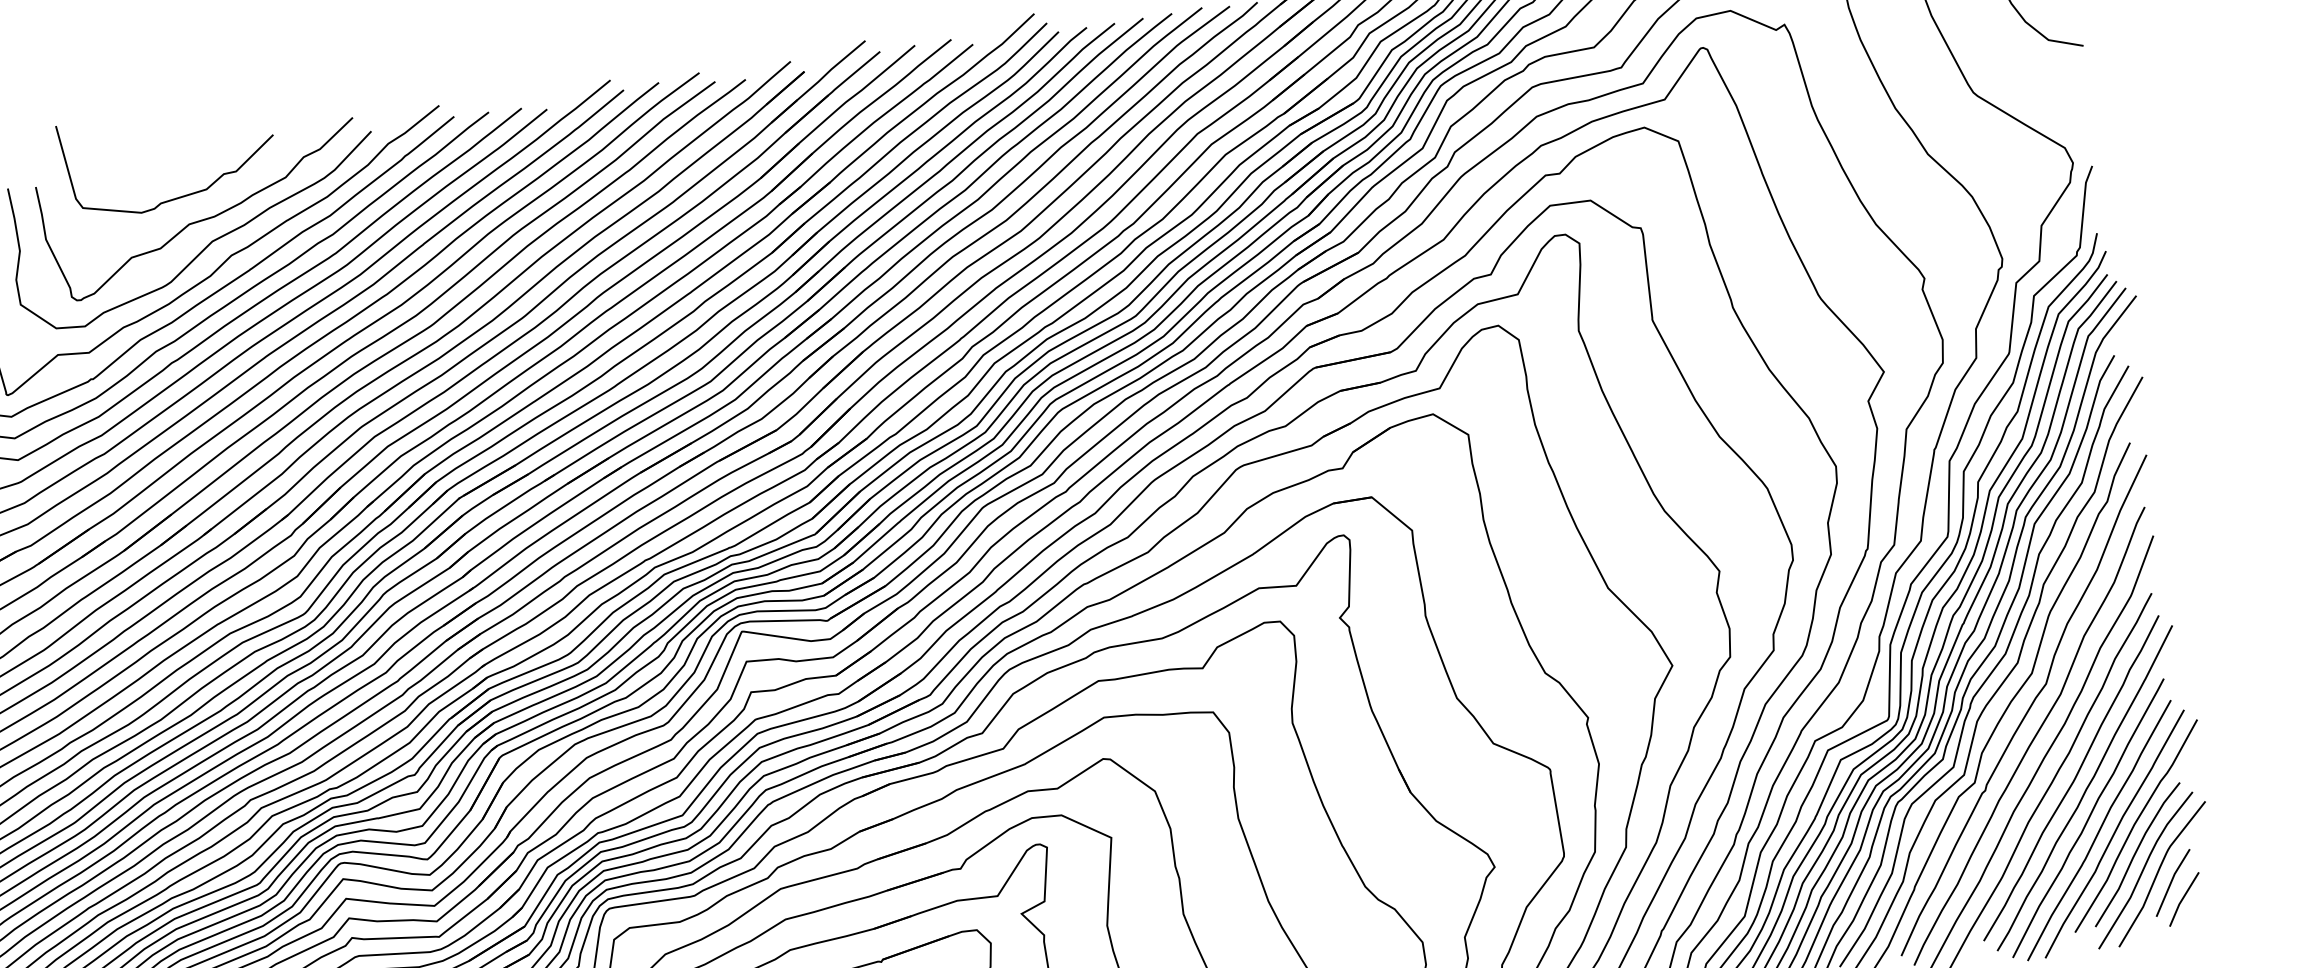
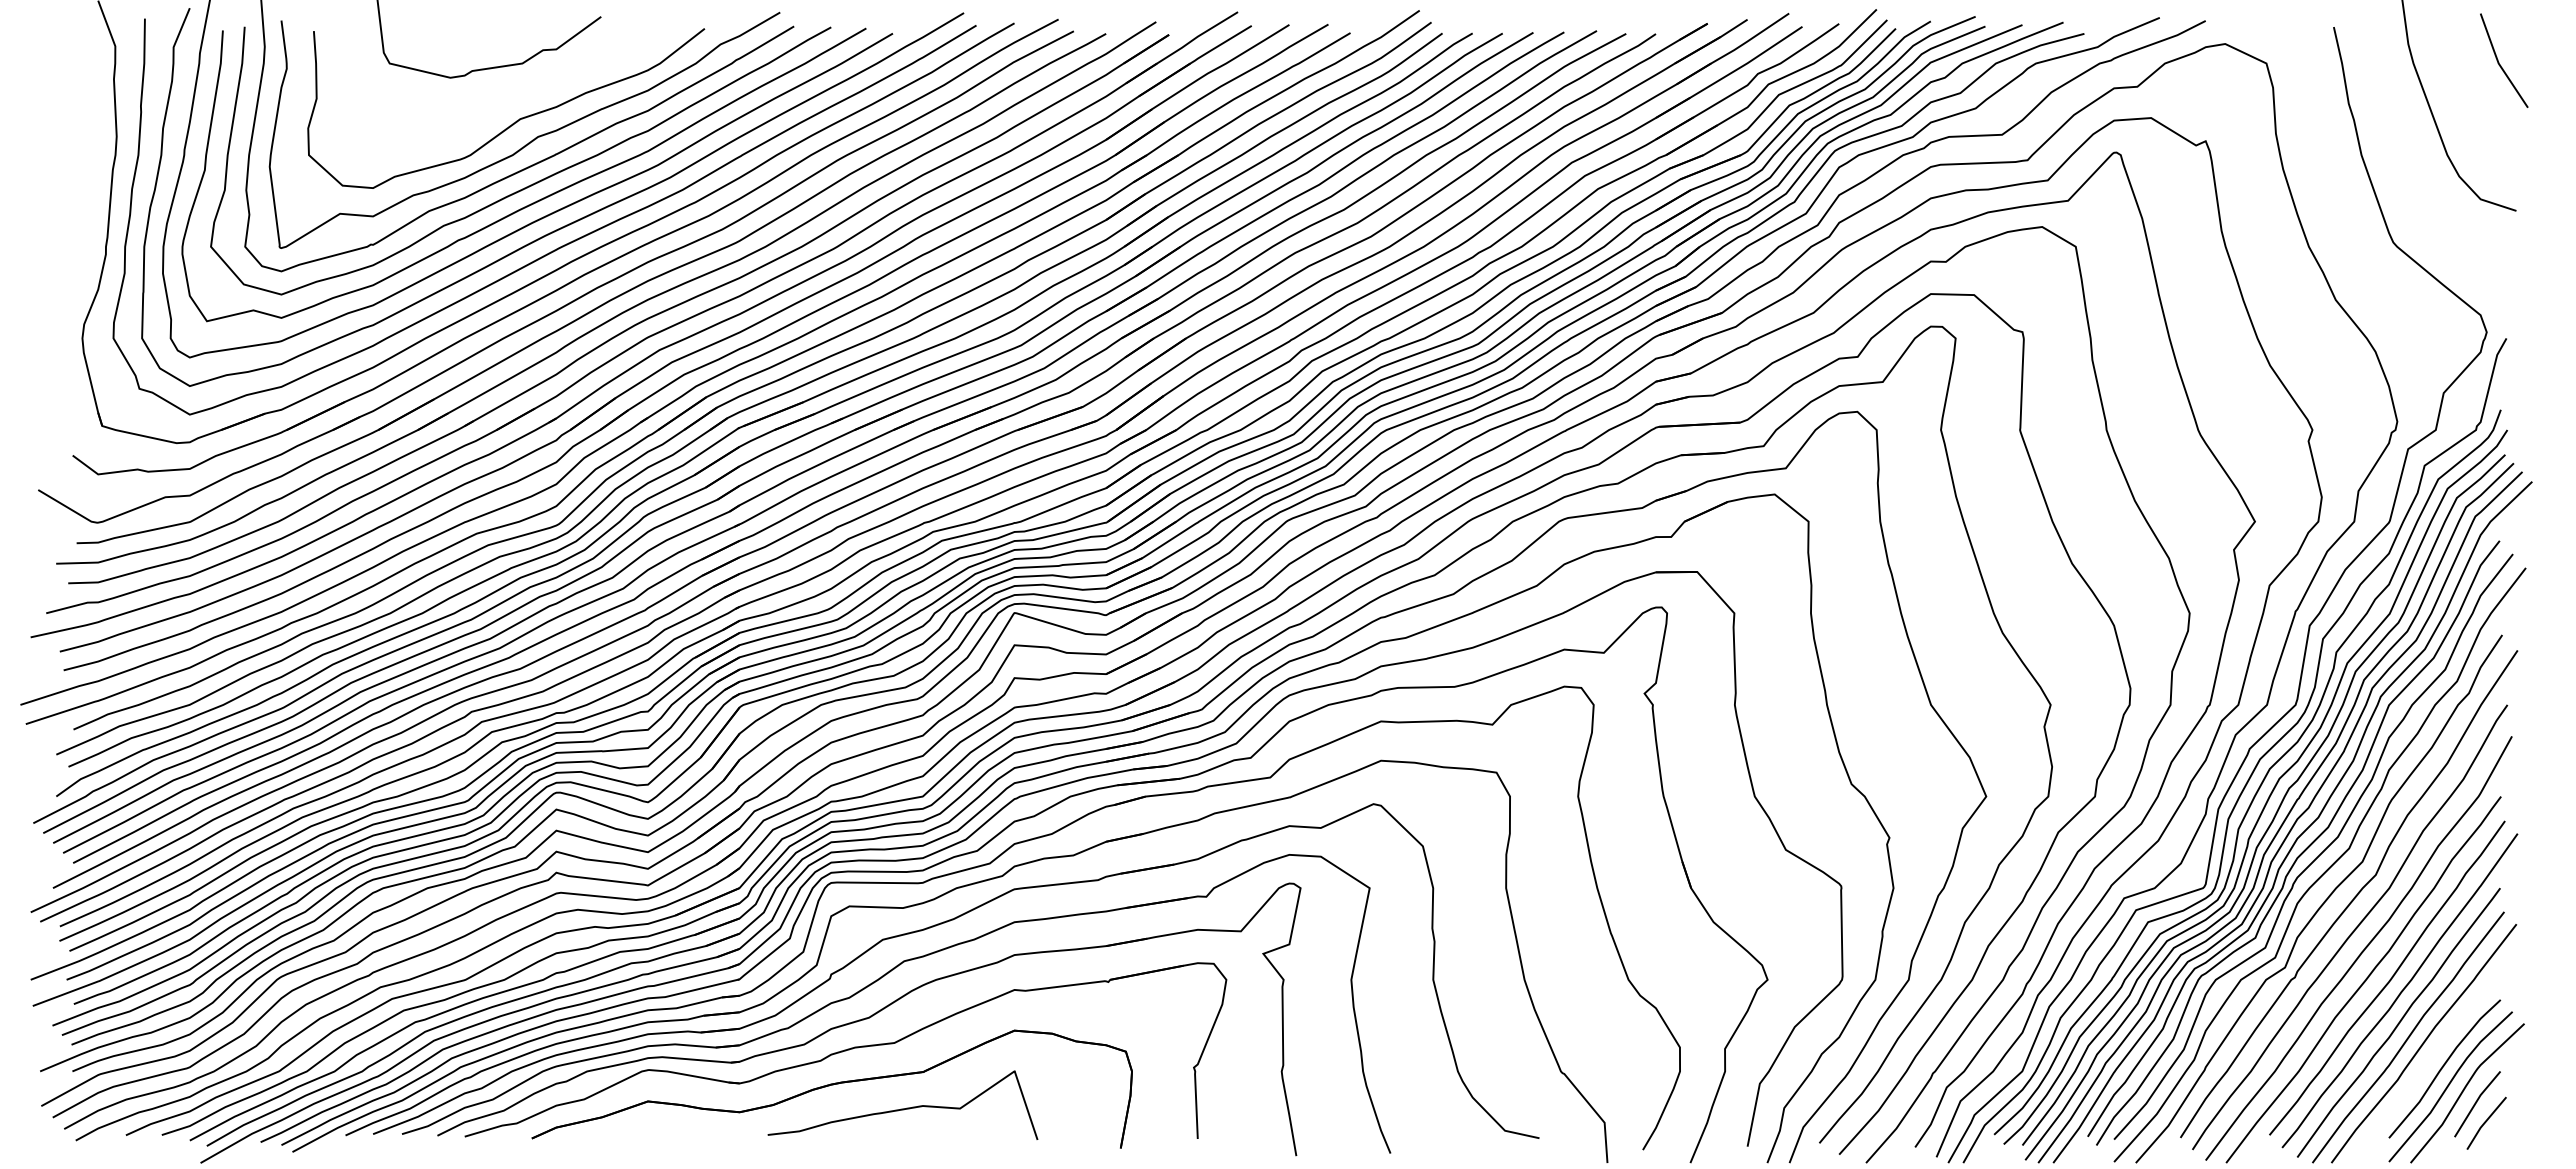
curve: (206, 217) -> (517, 93), removed
curve: (2134, 826) -> (2446, 1038), removed

